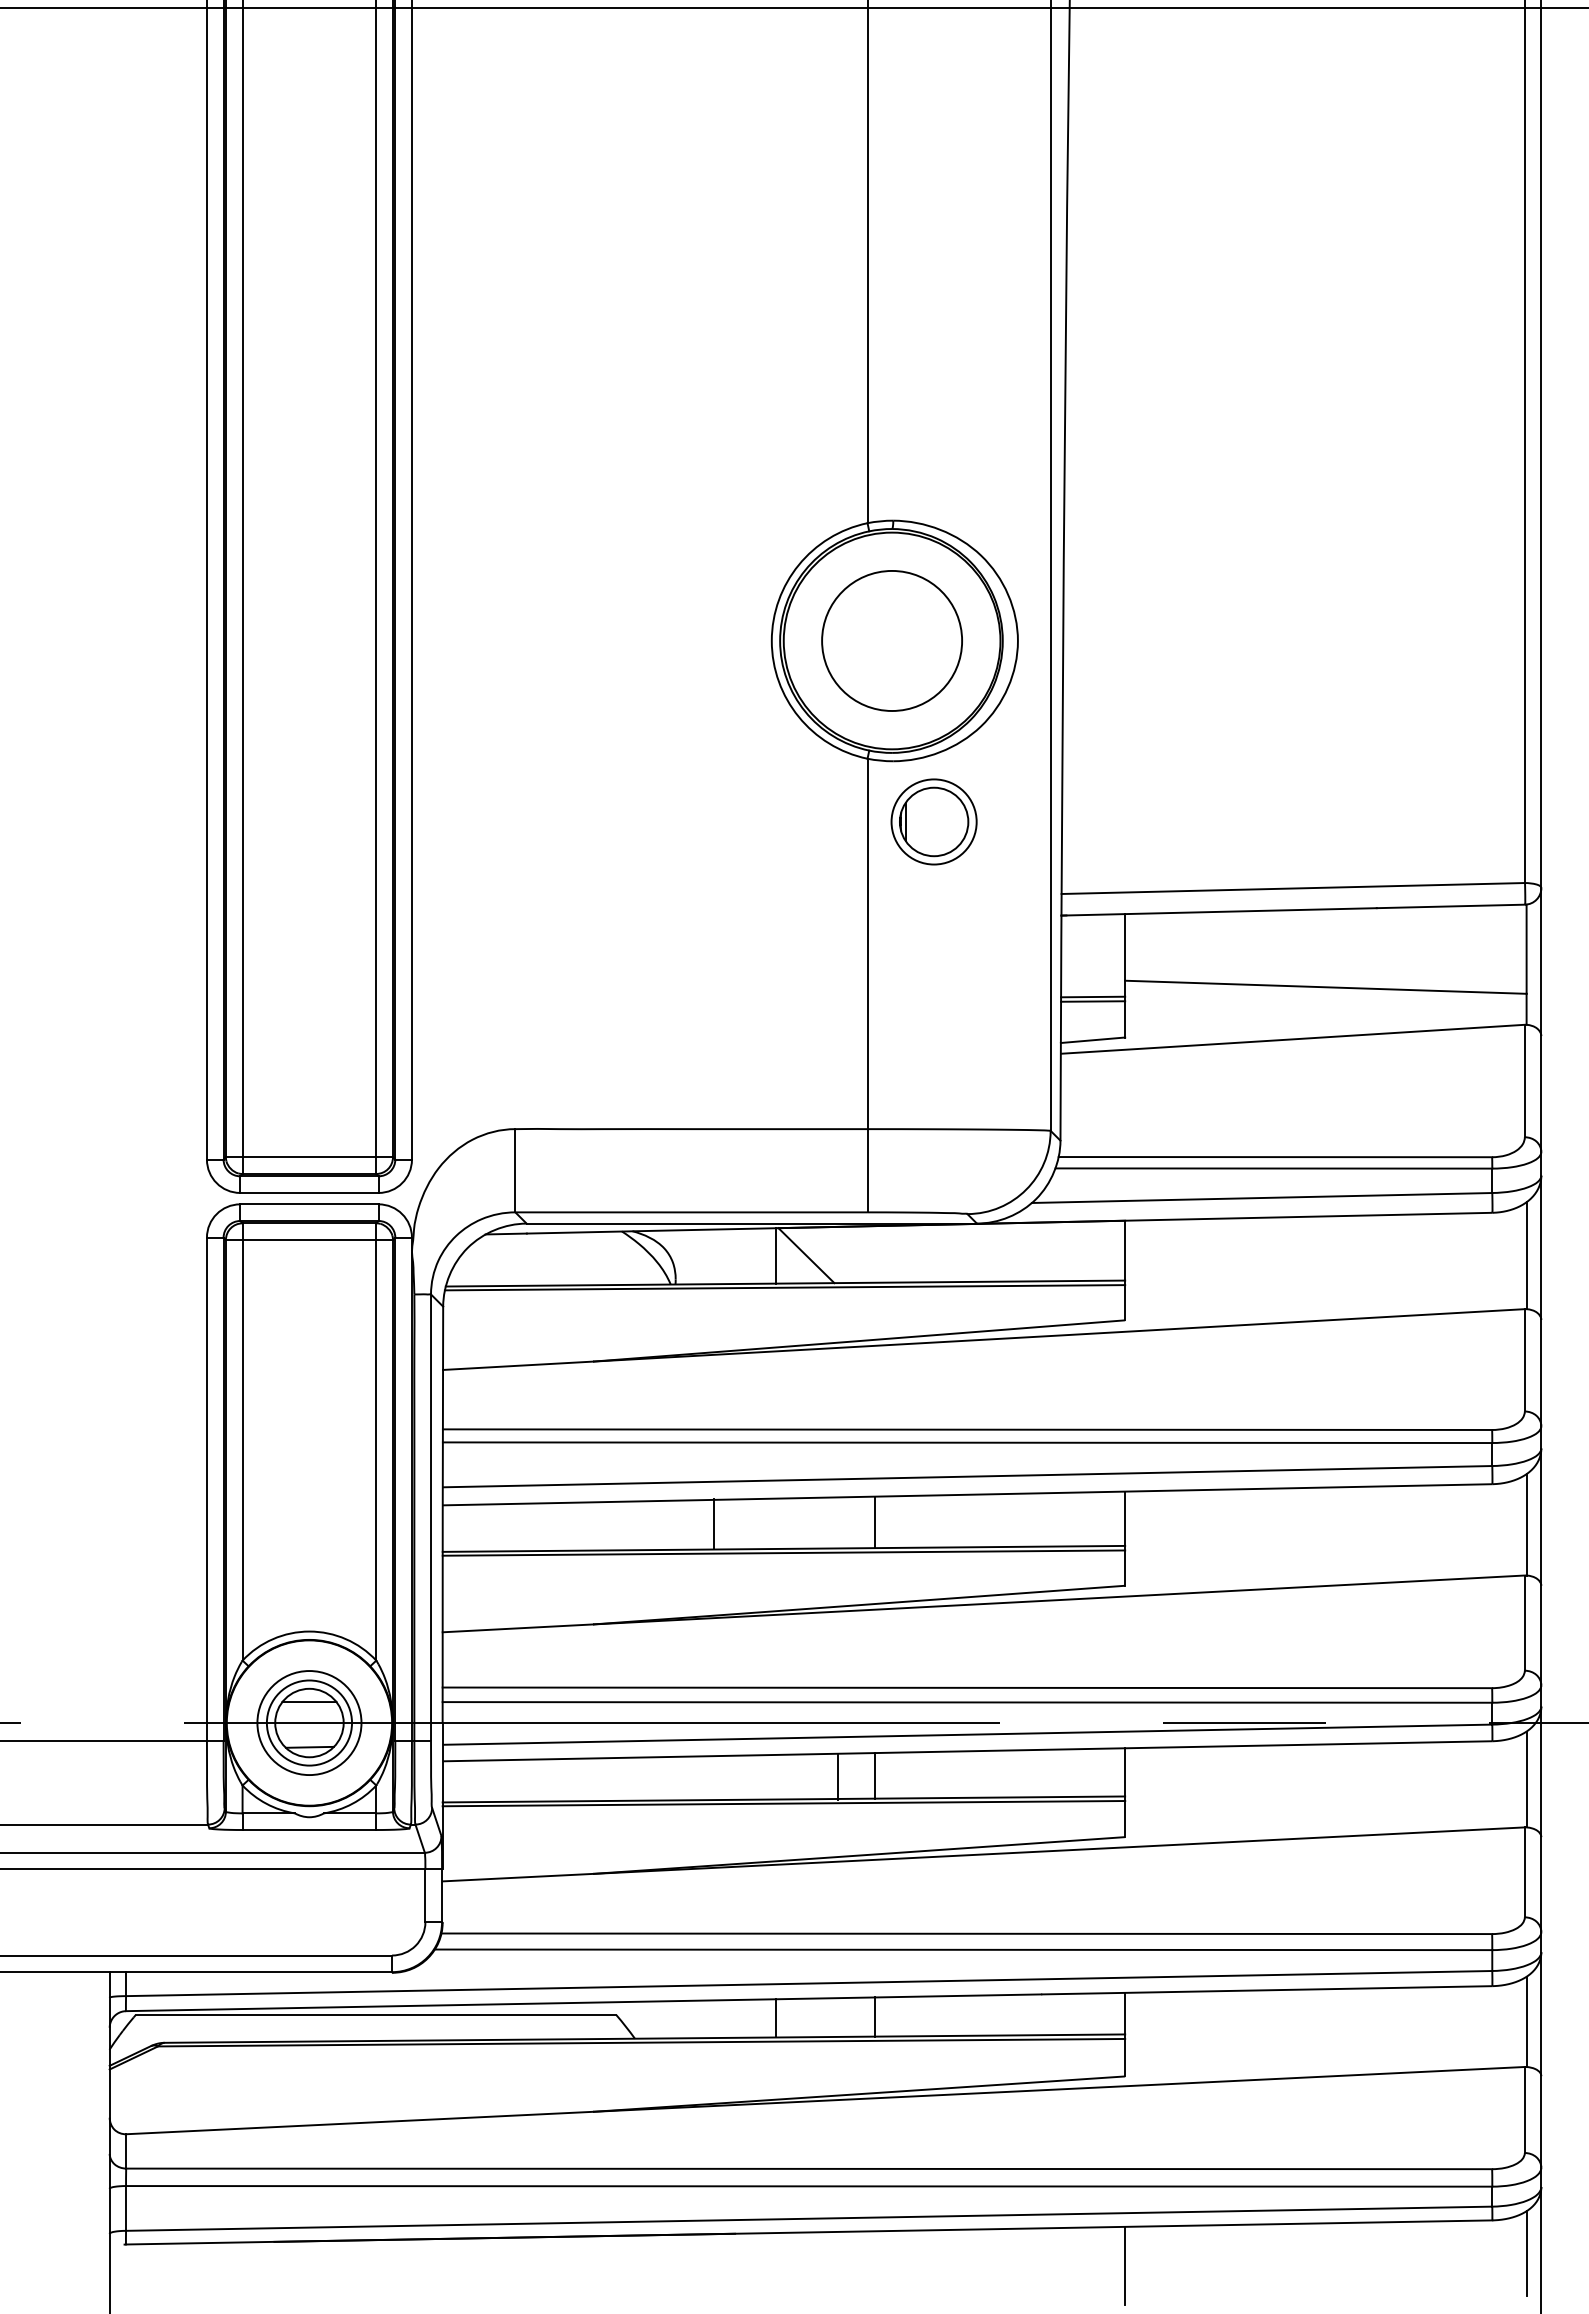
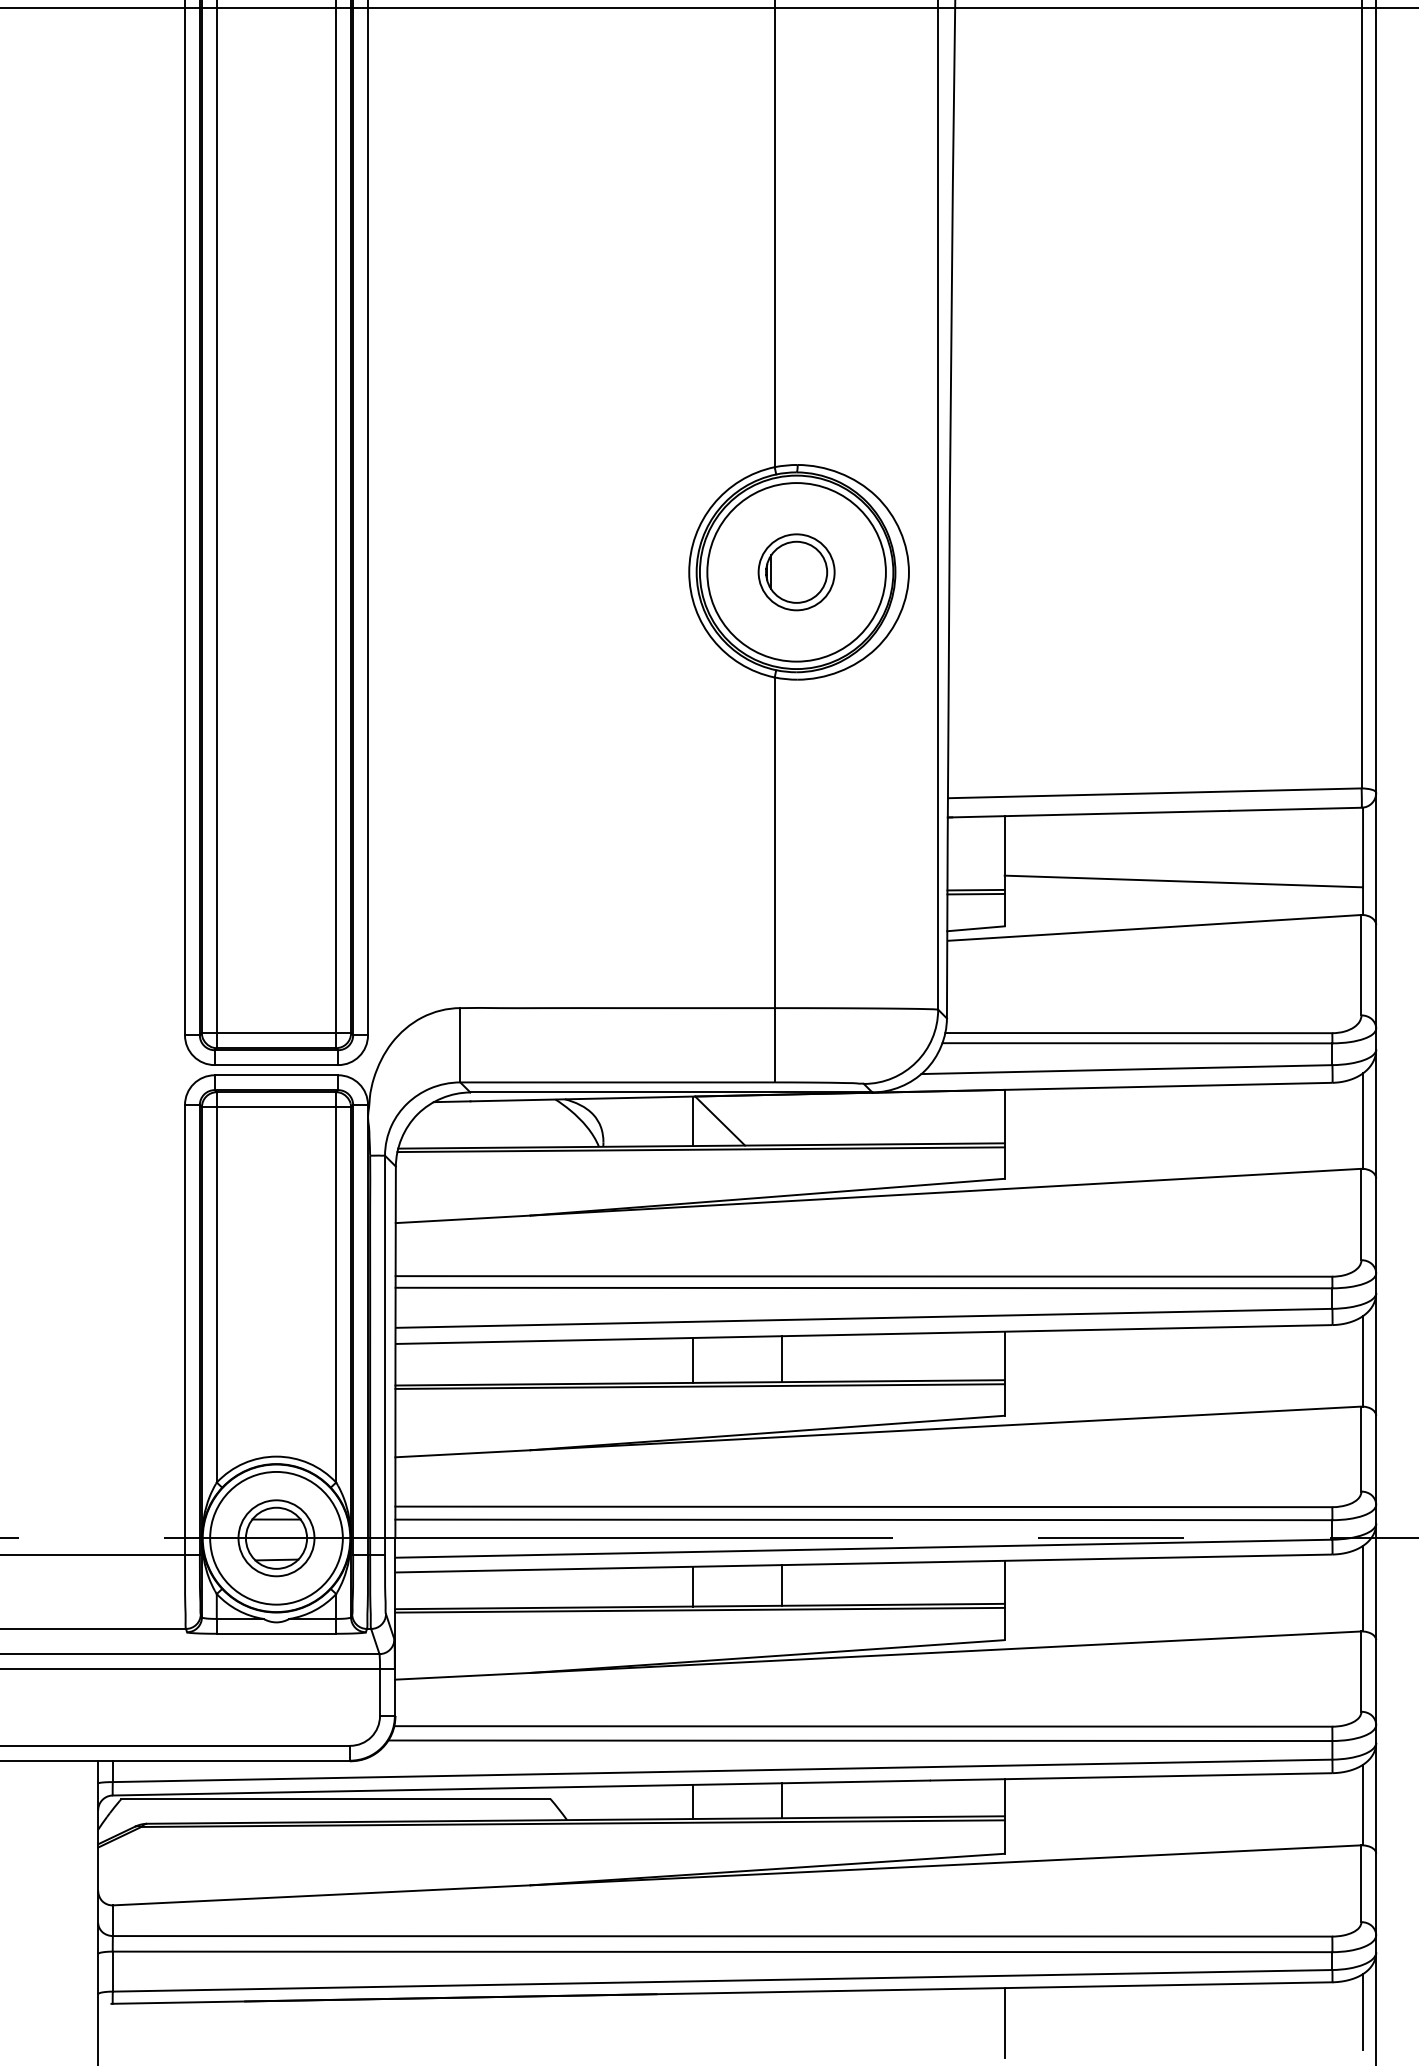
circle: (892, 640) -> (796, 571), size x1.43
part: (933, 821) -> (796, 571), moved
line: (713, 1523) -> (692, 1360), moved
circle: (309, 1722) -> (276, 1537), size x1.43
line: (837, 1776) -> (692, 1586), moved

